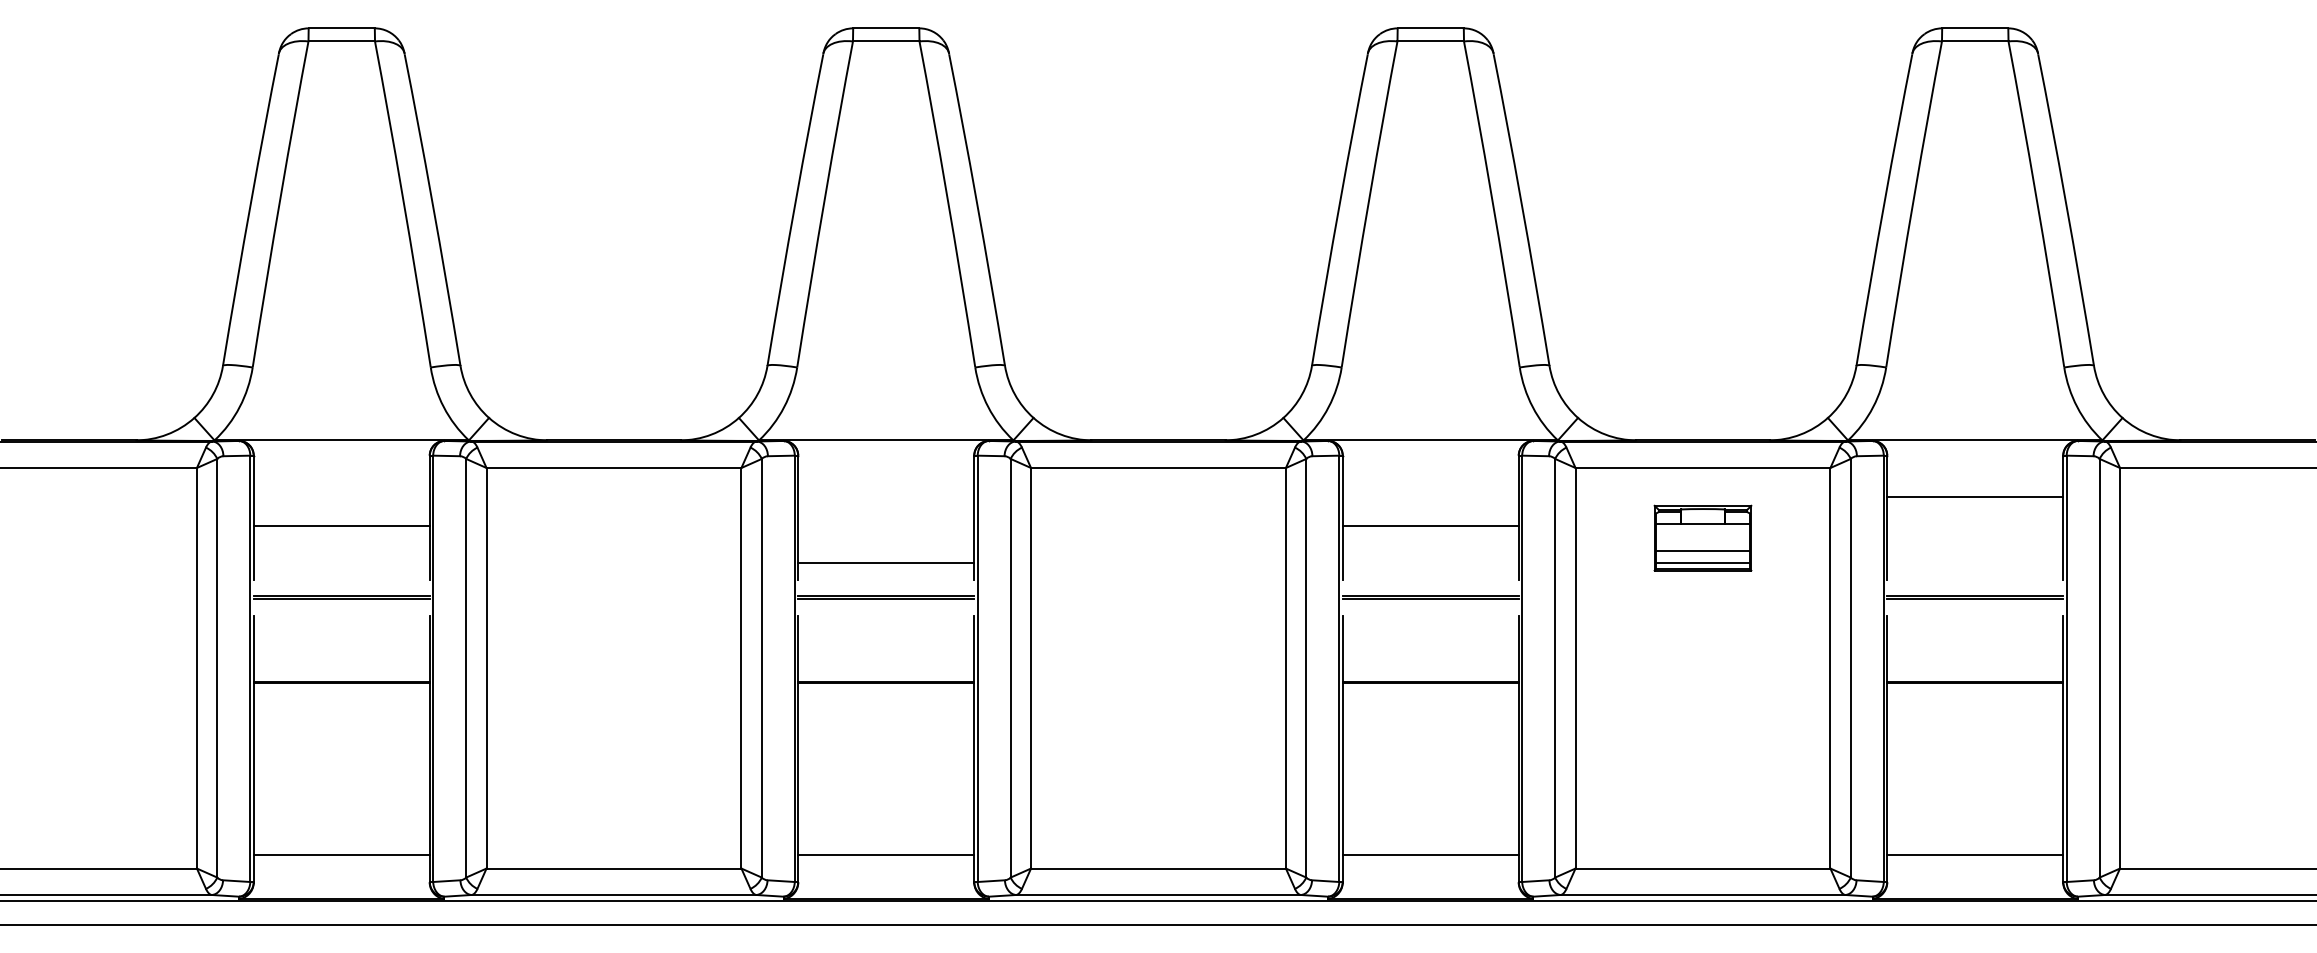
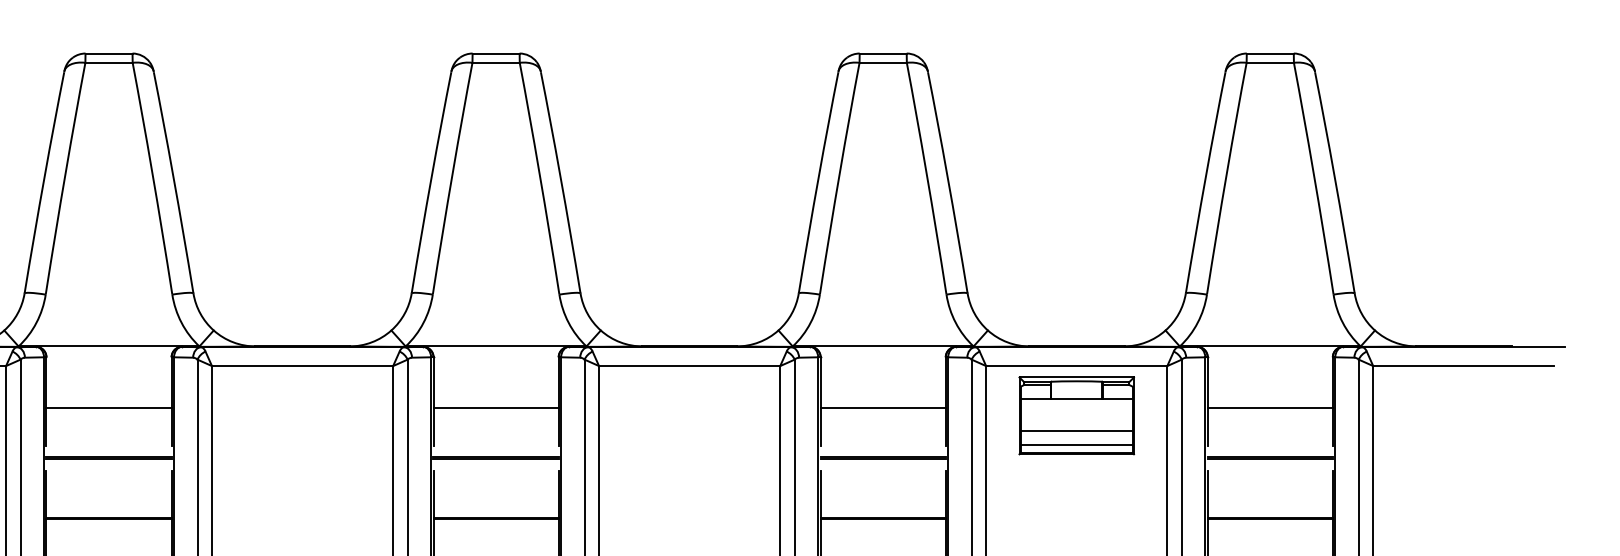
line: (1975, 497) -> (1270, 407), moved
part: (1702, 538) -> (1076, 416), size x1.67
line: (886, 563) -> (496, 407), moved

